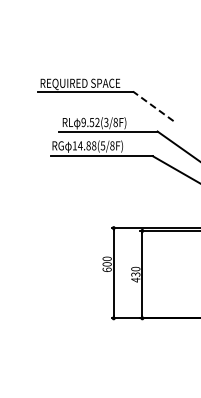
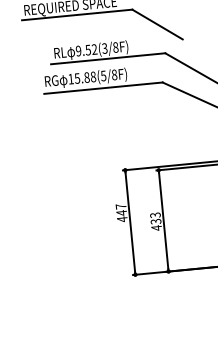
line: (152, 106) -> (156, 24), dashed -> solid
text: (80, 145) -> (77, 78), 14.88(5/8F) -> 15.88(5/8F)
text: (106, 264) -> (120, 213), 600 -> 447
text: (135, 268) -> (155, 214), 430 -> 433

